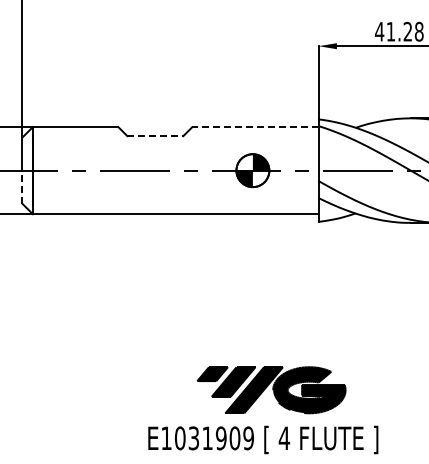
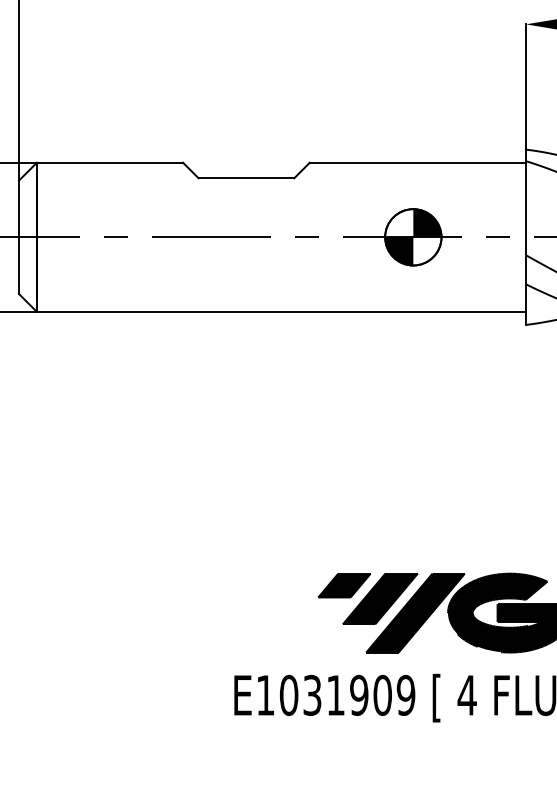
line: (255, 127) -> (417, 163), dashed -> solid
line: (155, 136) -> (246, 178), dashed -> solid
line: (22, 187) -> (19, 266), dashed -> solid

